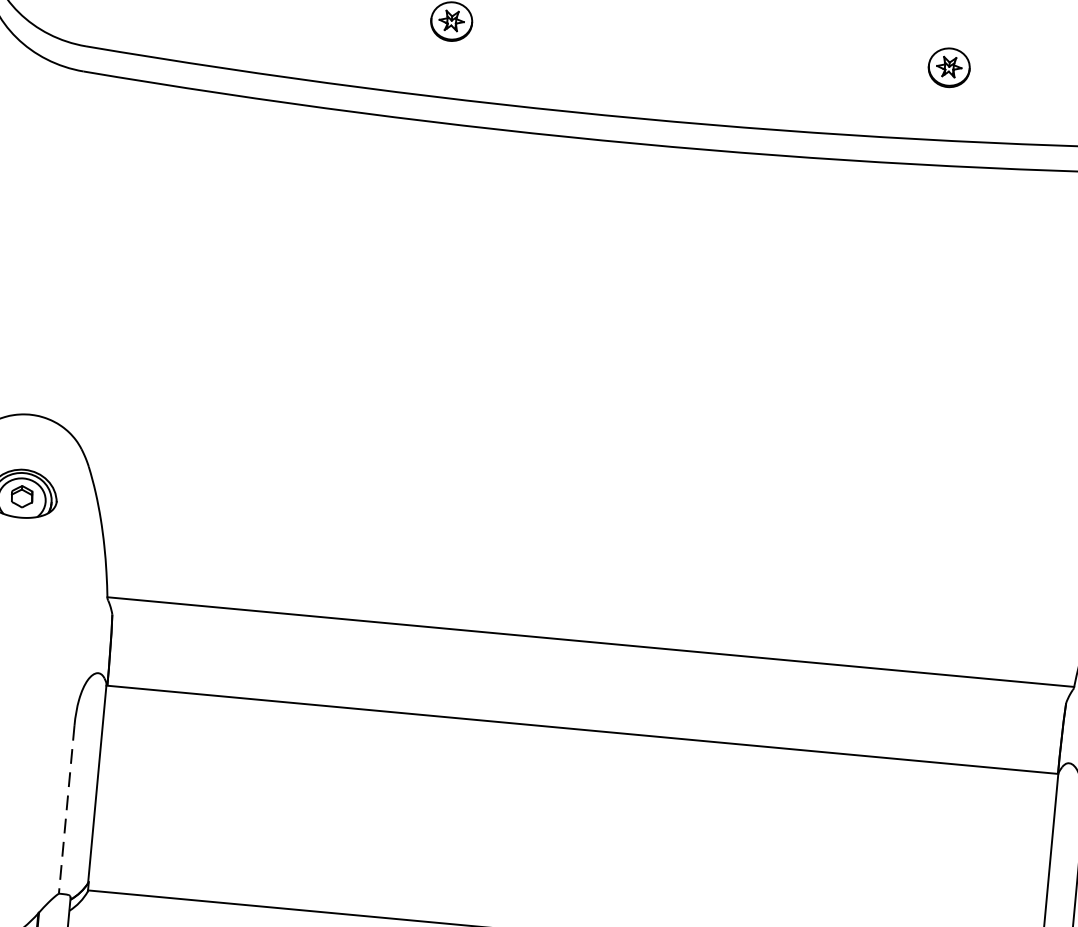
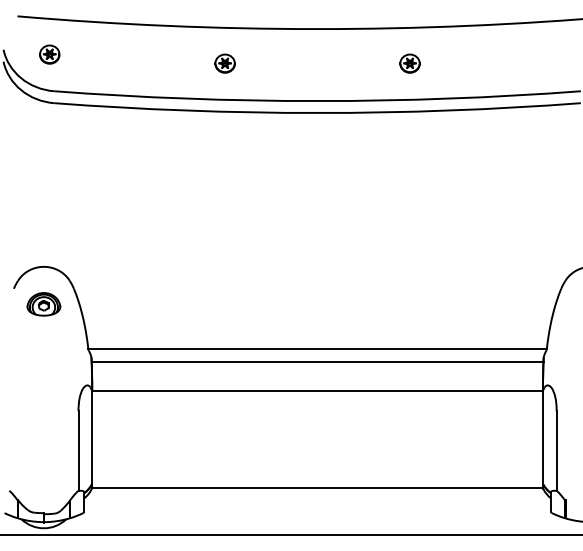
part: (948, 67) -> (409, 63), moved
line: (588, 667) -> (317, 361), added
line: (66, 808) -> (78, 450), dashed -> solid

